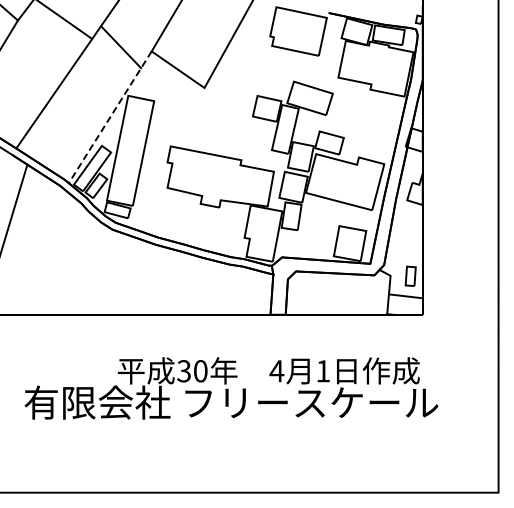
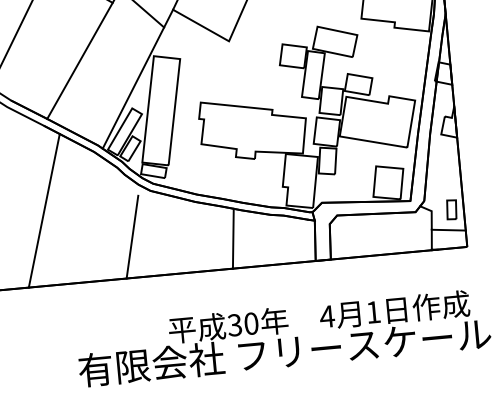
line: (110, 117) -> (138, 79), dashed -> solid
line: (89, 273) -> (131, 236), added
line: (190, 284) -> (233, 238), added

